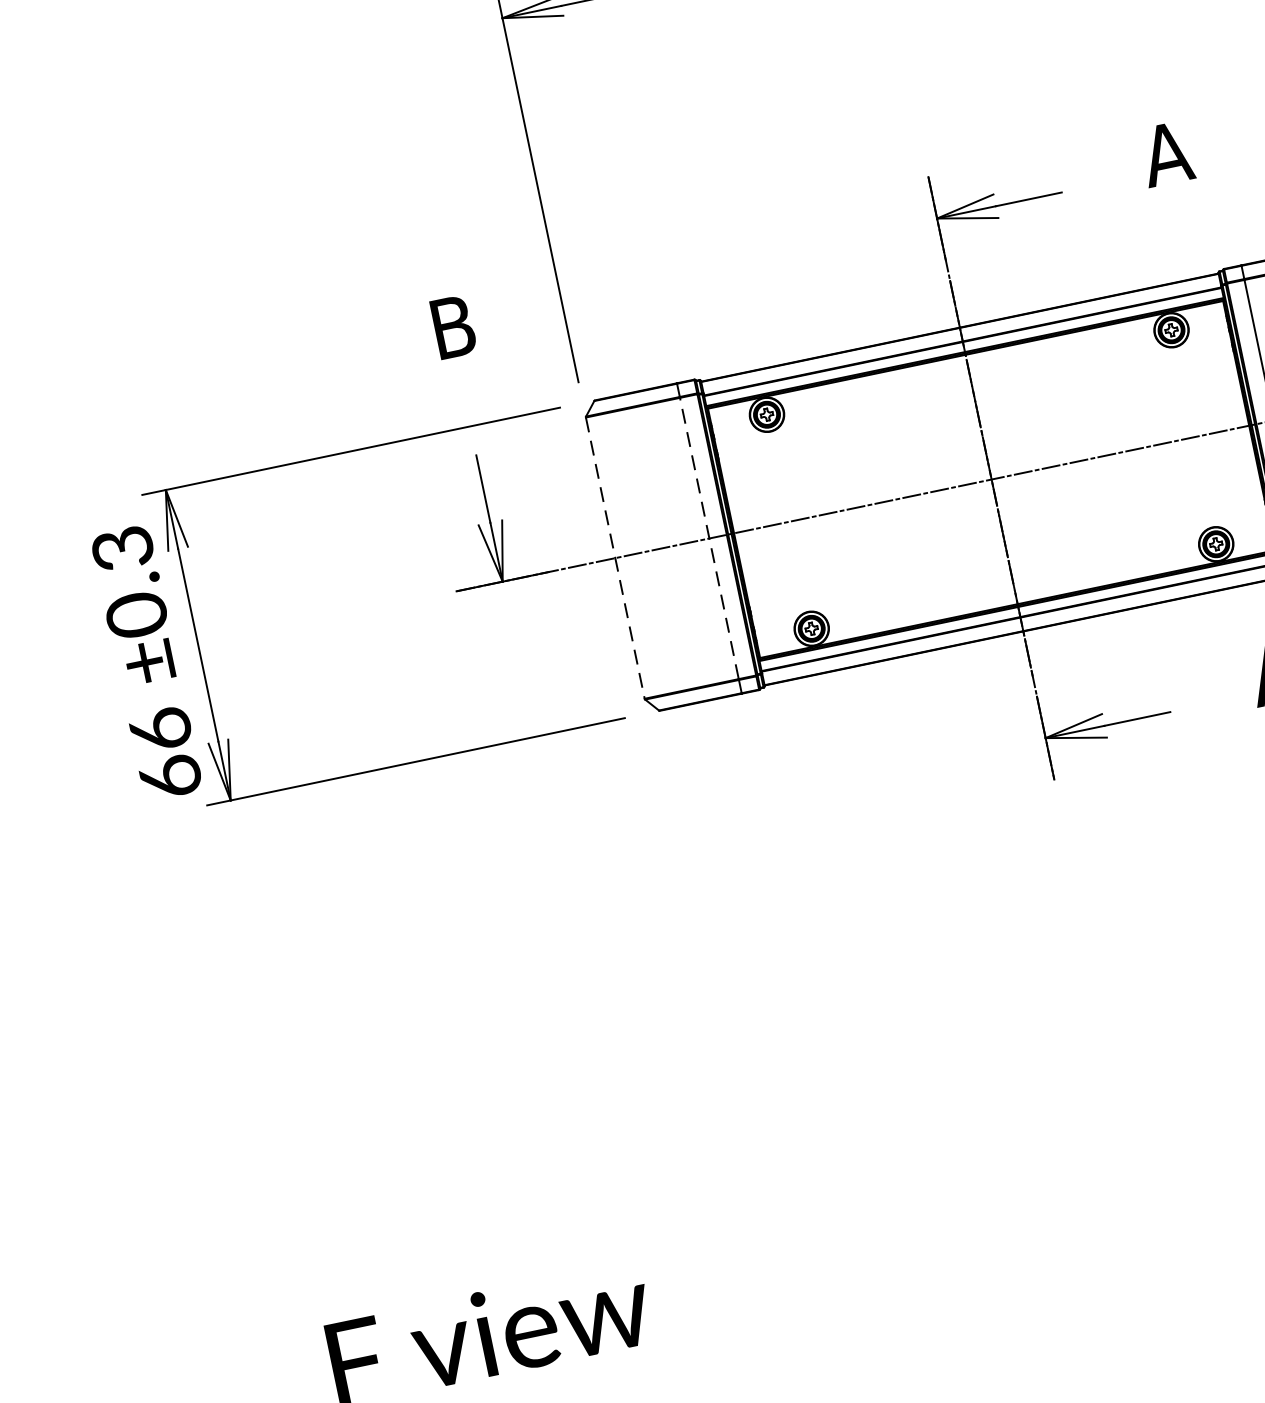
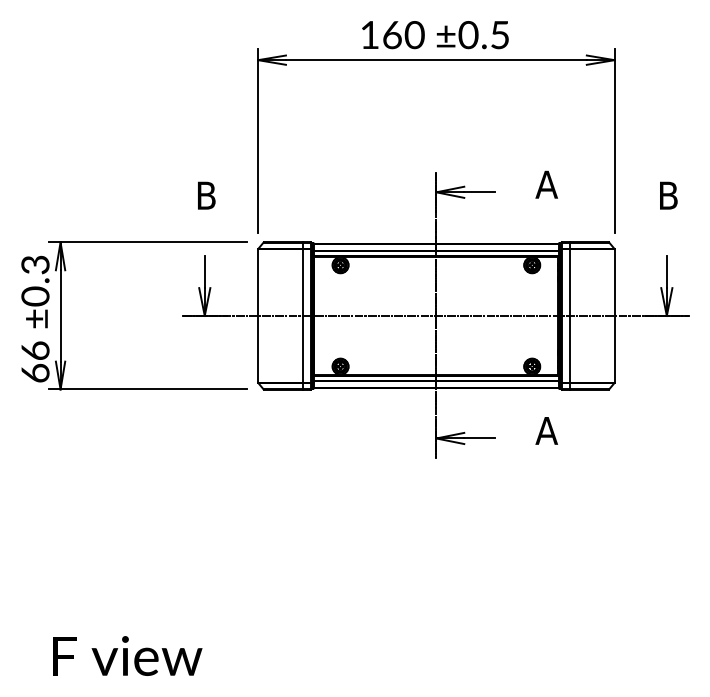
line: (708, 537) -> (302, 315), dashed -> solid
line: (615, 556) -> (258, 315), dashed -> solid

